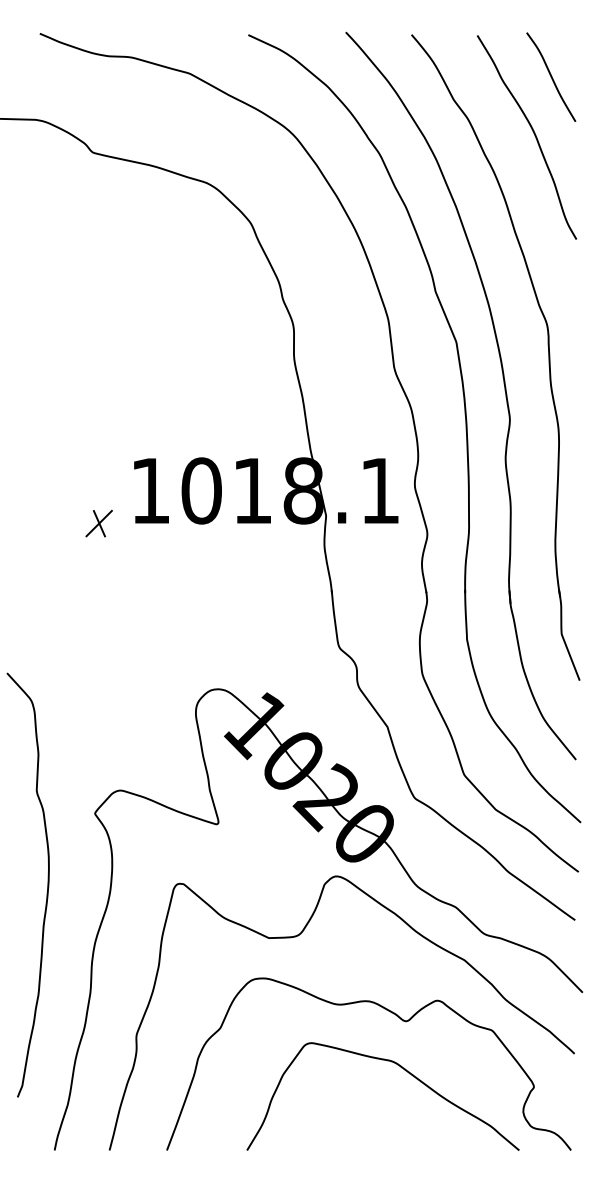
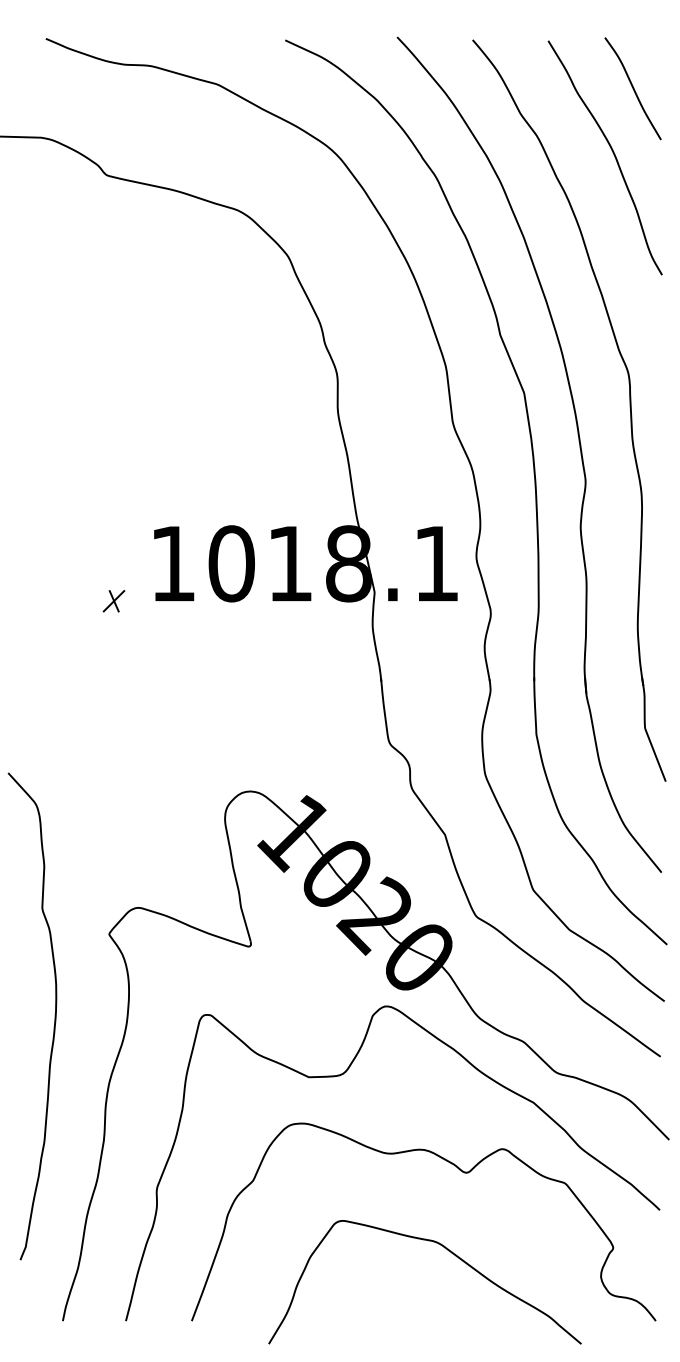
part: (98, 522) -> (113, 600), size x0.7
curve: (403, 1069) -> (448, 1251), moved

